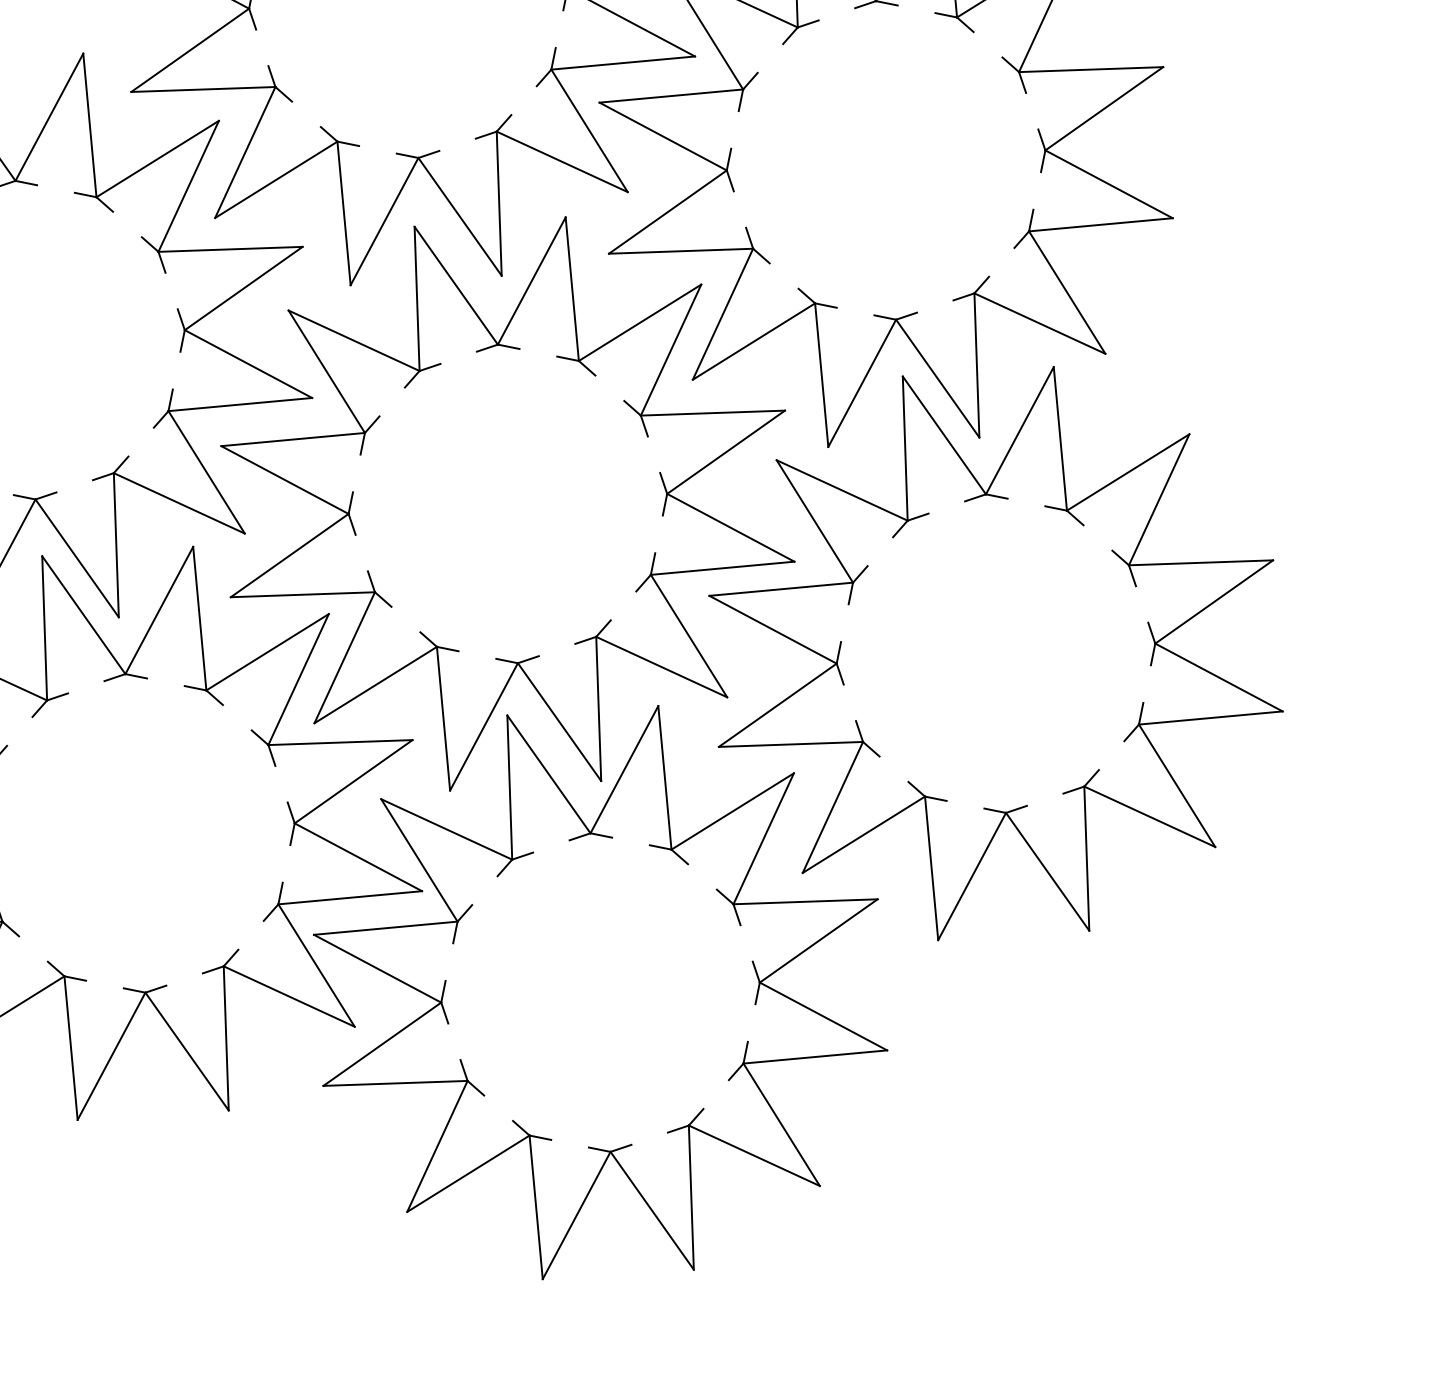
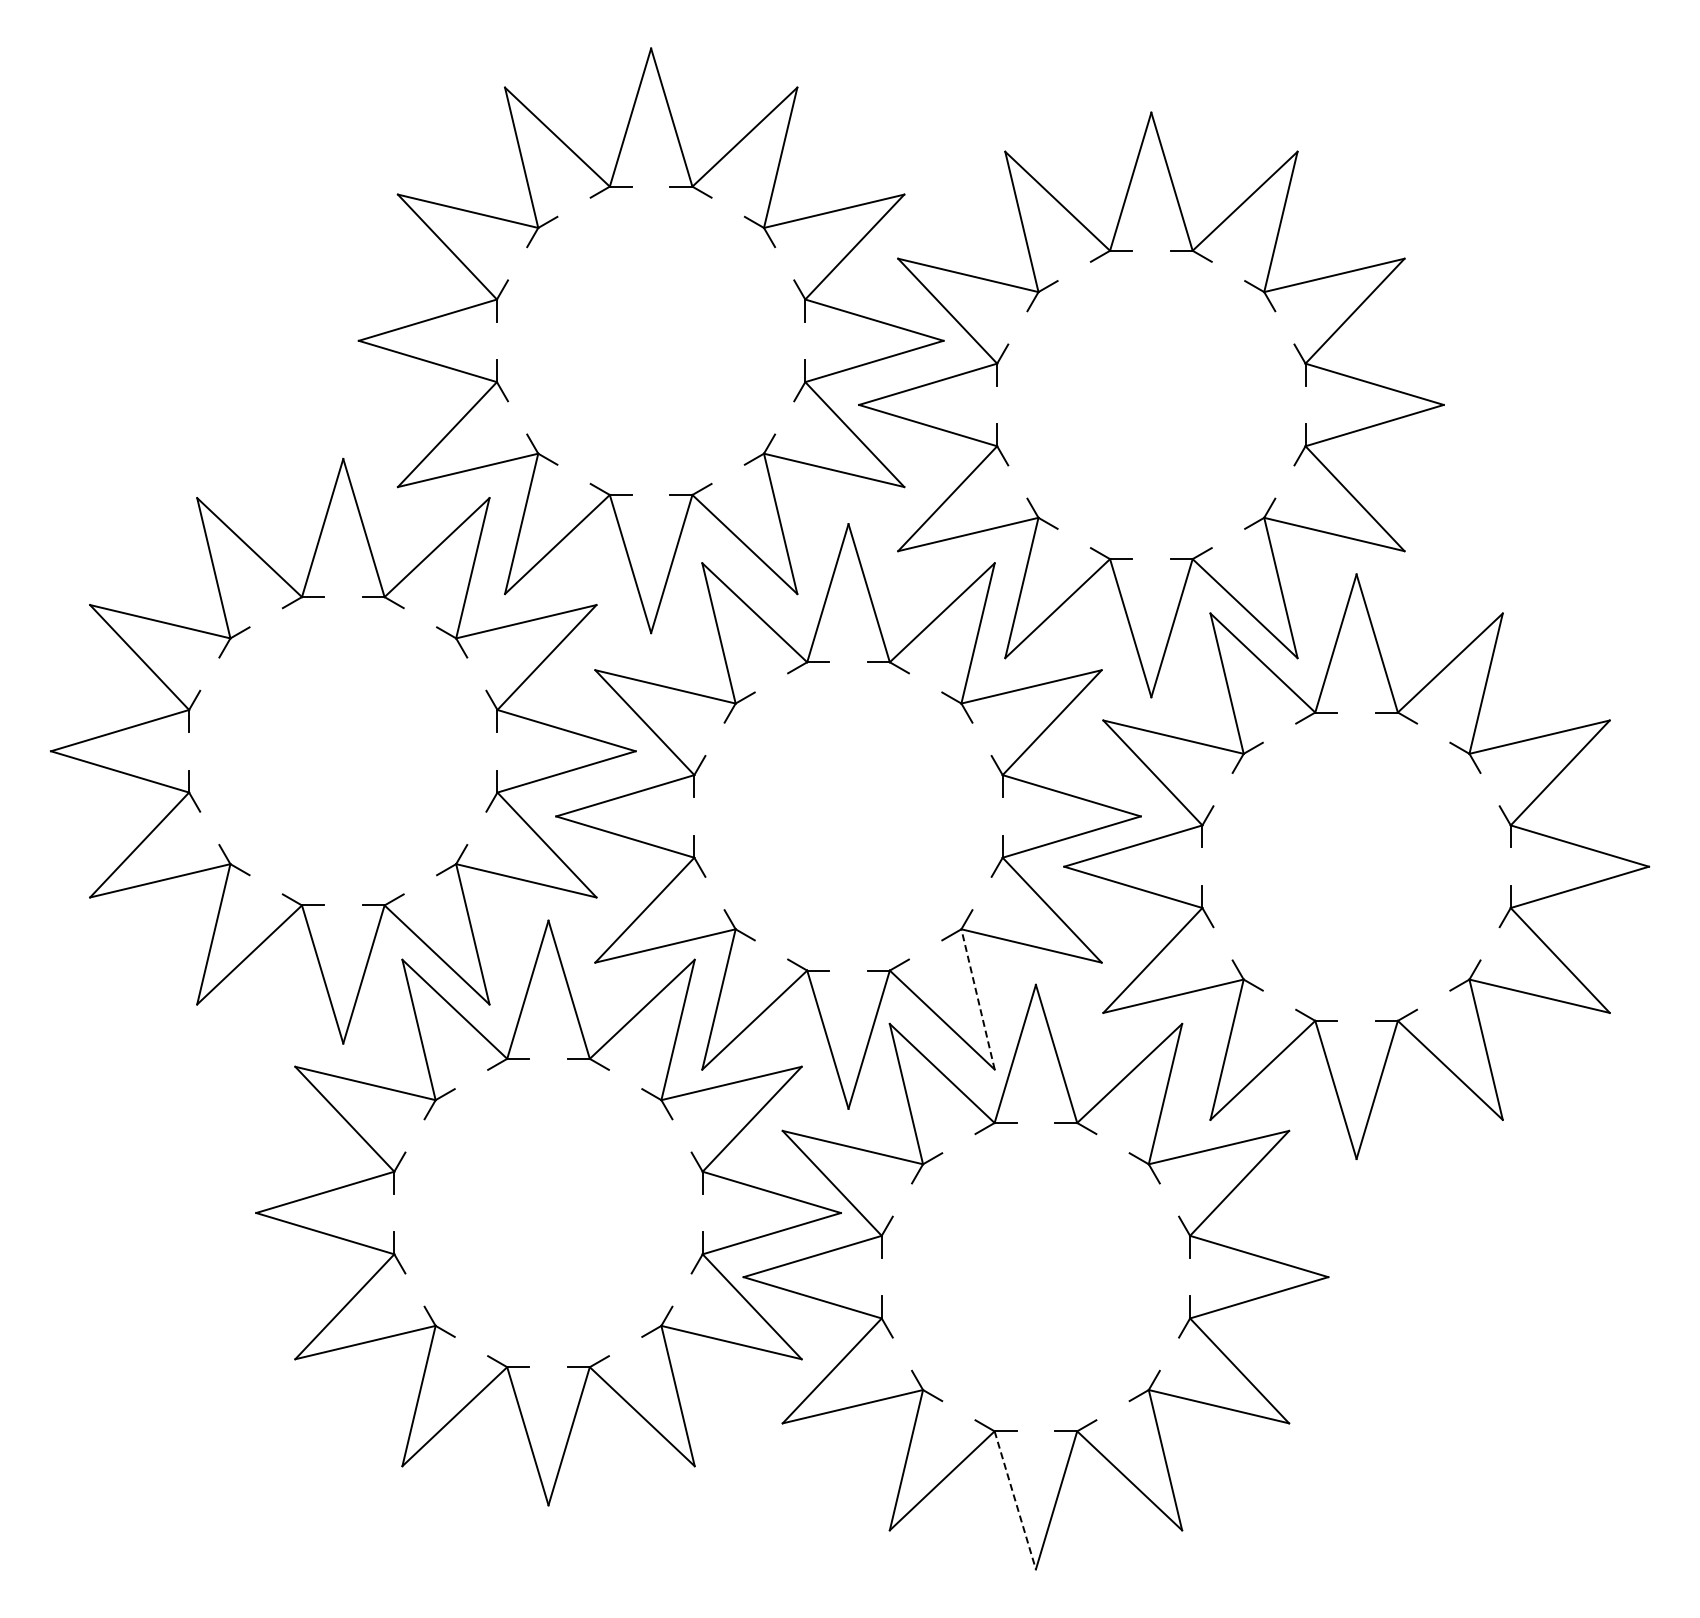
line: (598, 707) -> (977, 998), solid -> dashed
line: (536, 1207) -> (1015, 1500), solid -> dashed

